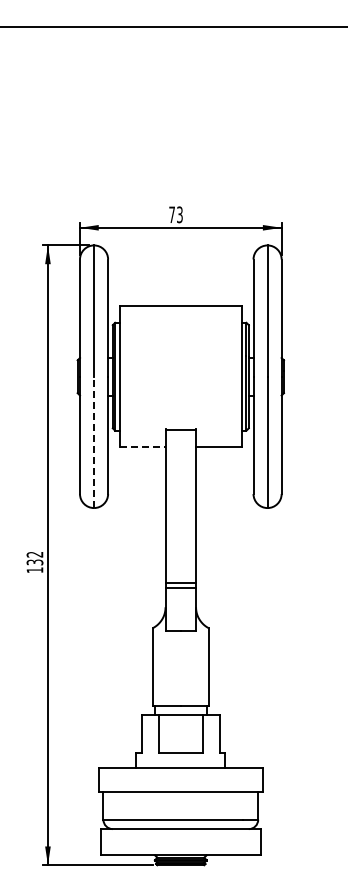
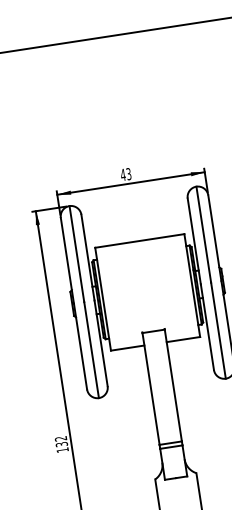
text: (171, 214) -> (122, 174), 73 -> 43
line: (94, 442) -> (91, 350), dashed -> solid
line: (142, 447) -> (127, 348), dashed -> solid

